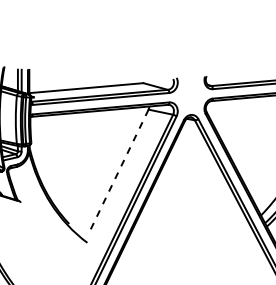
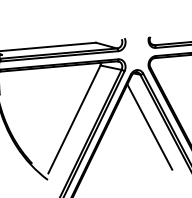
line: (118, 172) -> (74, 119), dashed -> solid
line: (205, 180) -> (149, 126), added

